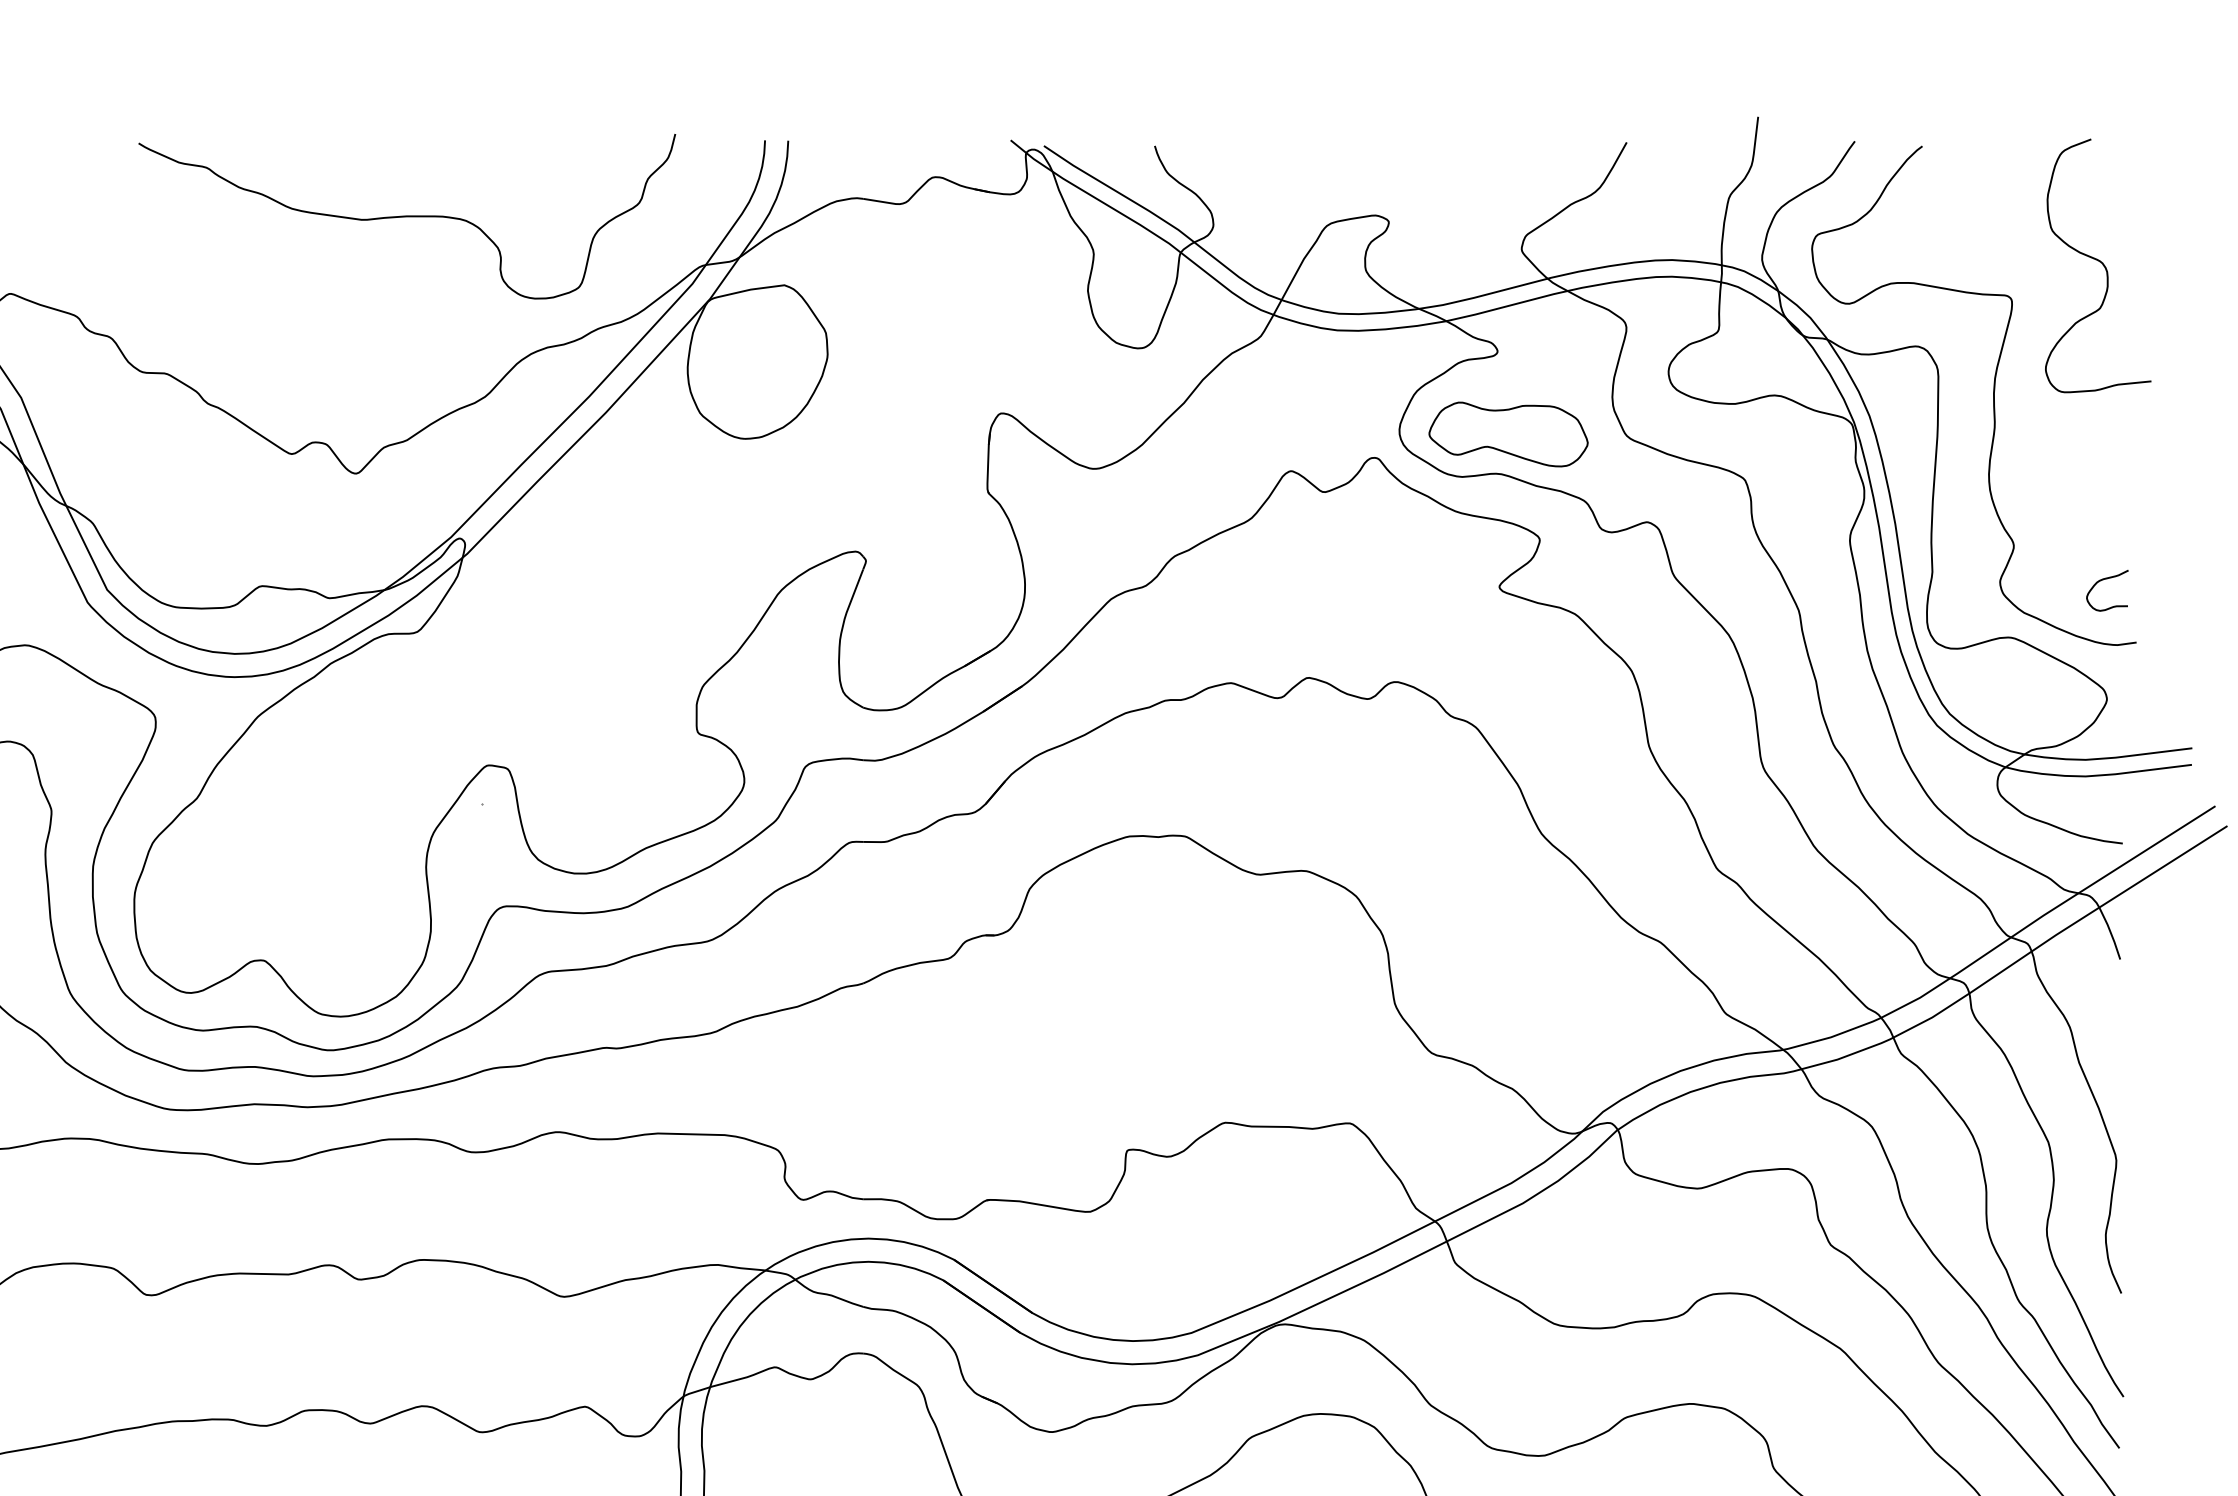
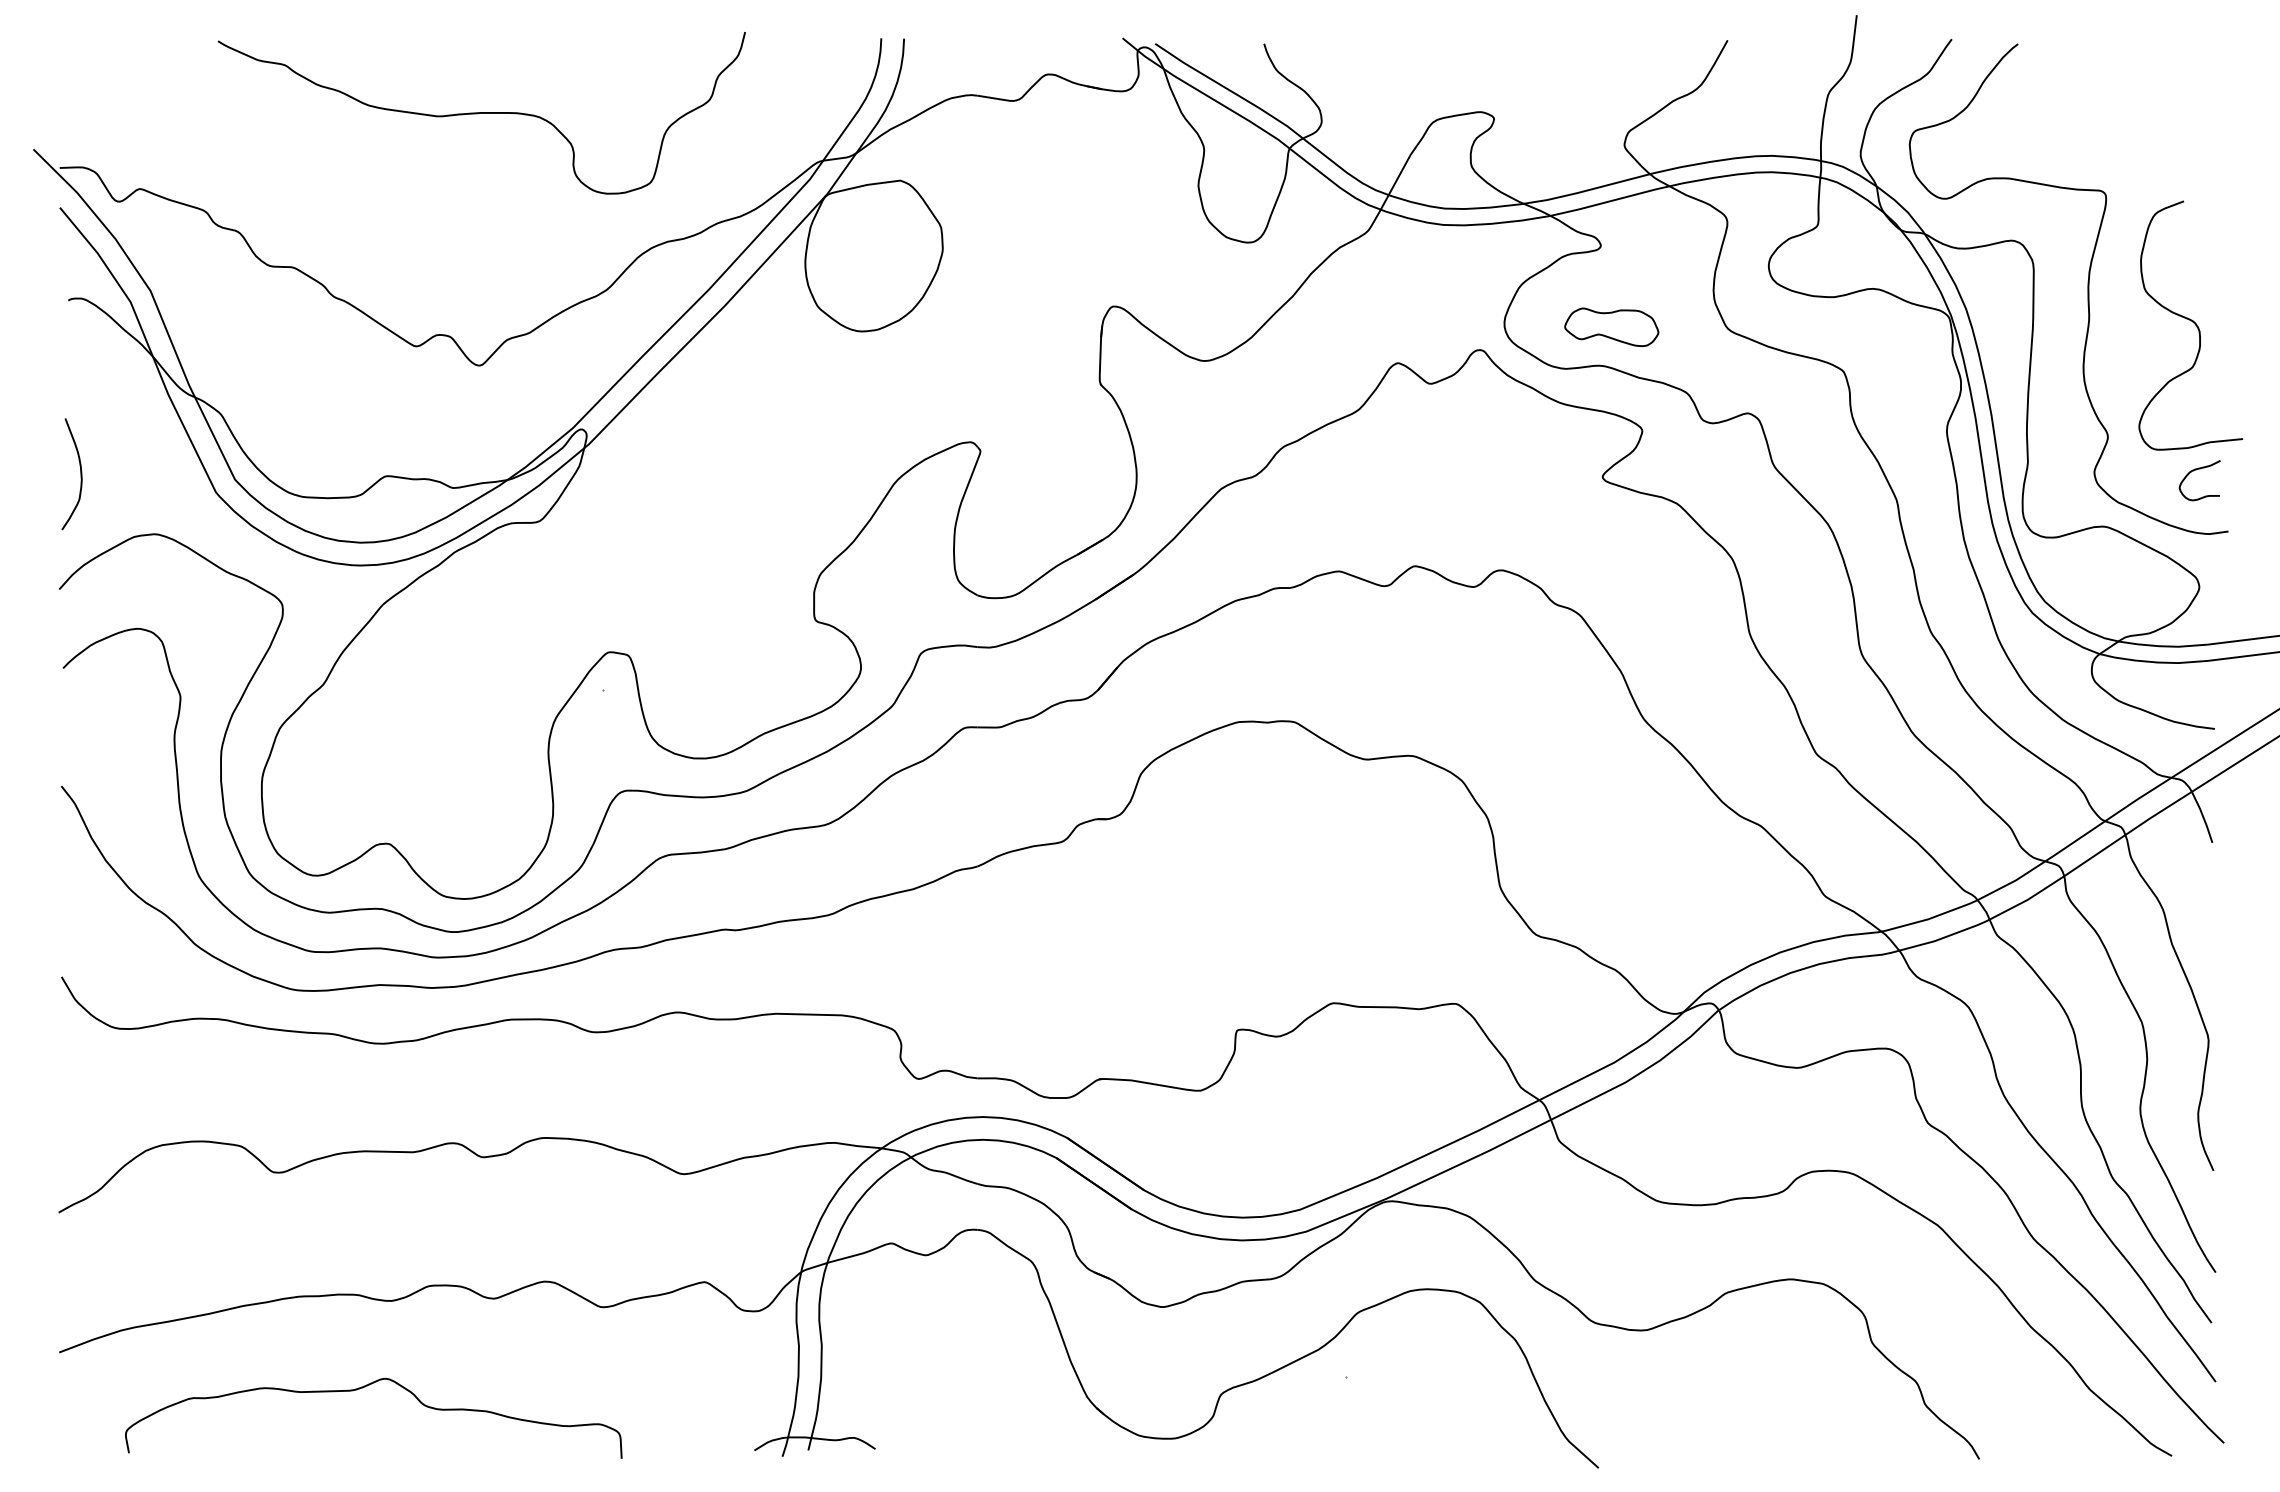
curve: (406, 216) -> (481, 113), moved
curve: (2099, 262) -> (2192, 322), moved
part: (1508, 434) -> (1611, 327), size x0.6

